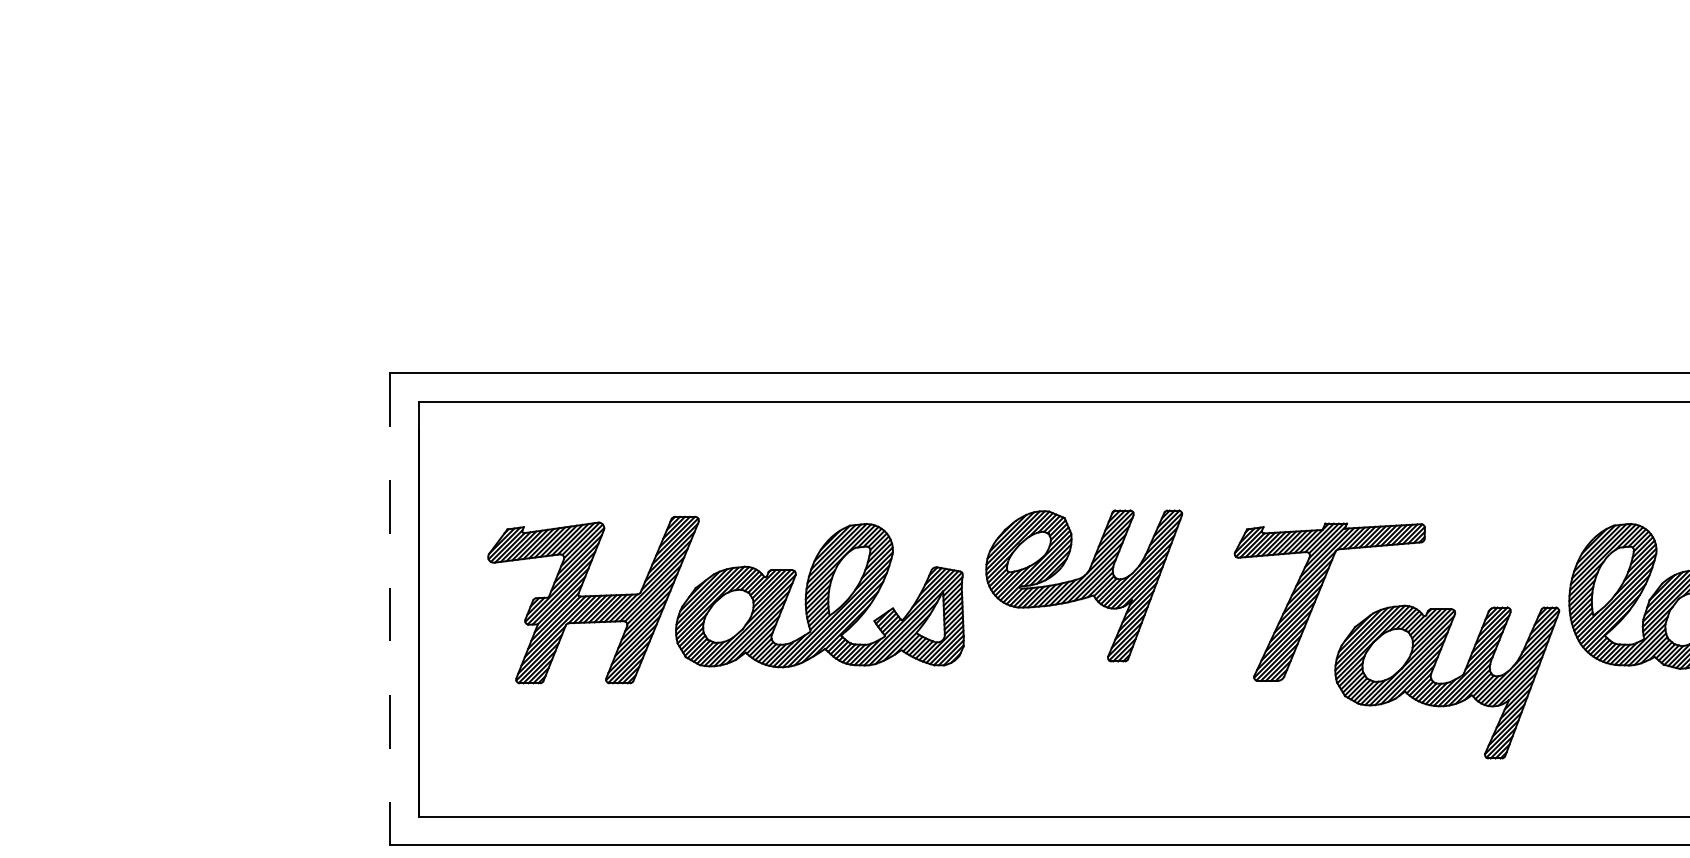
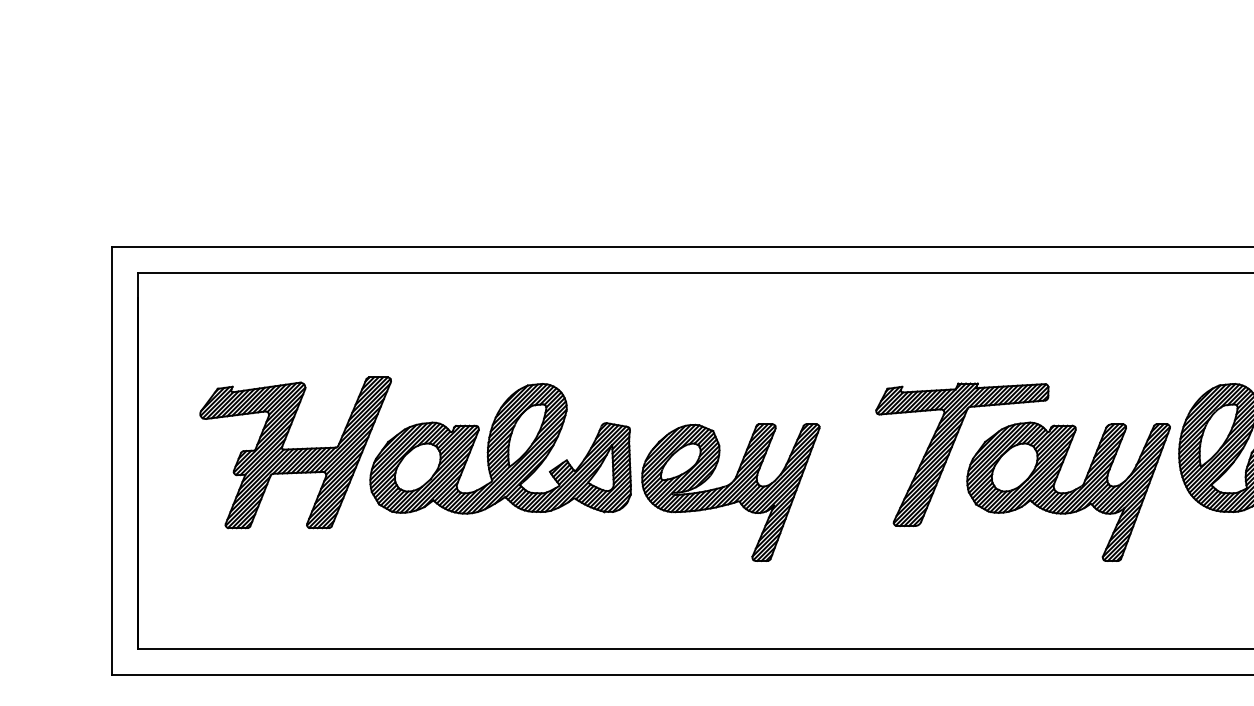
part: (1084, 585) -> (731, 492), moved
line: (390, 609) -> (111, 461), dashed -> solid
part: (1447, 681) -> (1068, 491), moved

